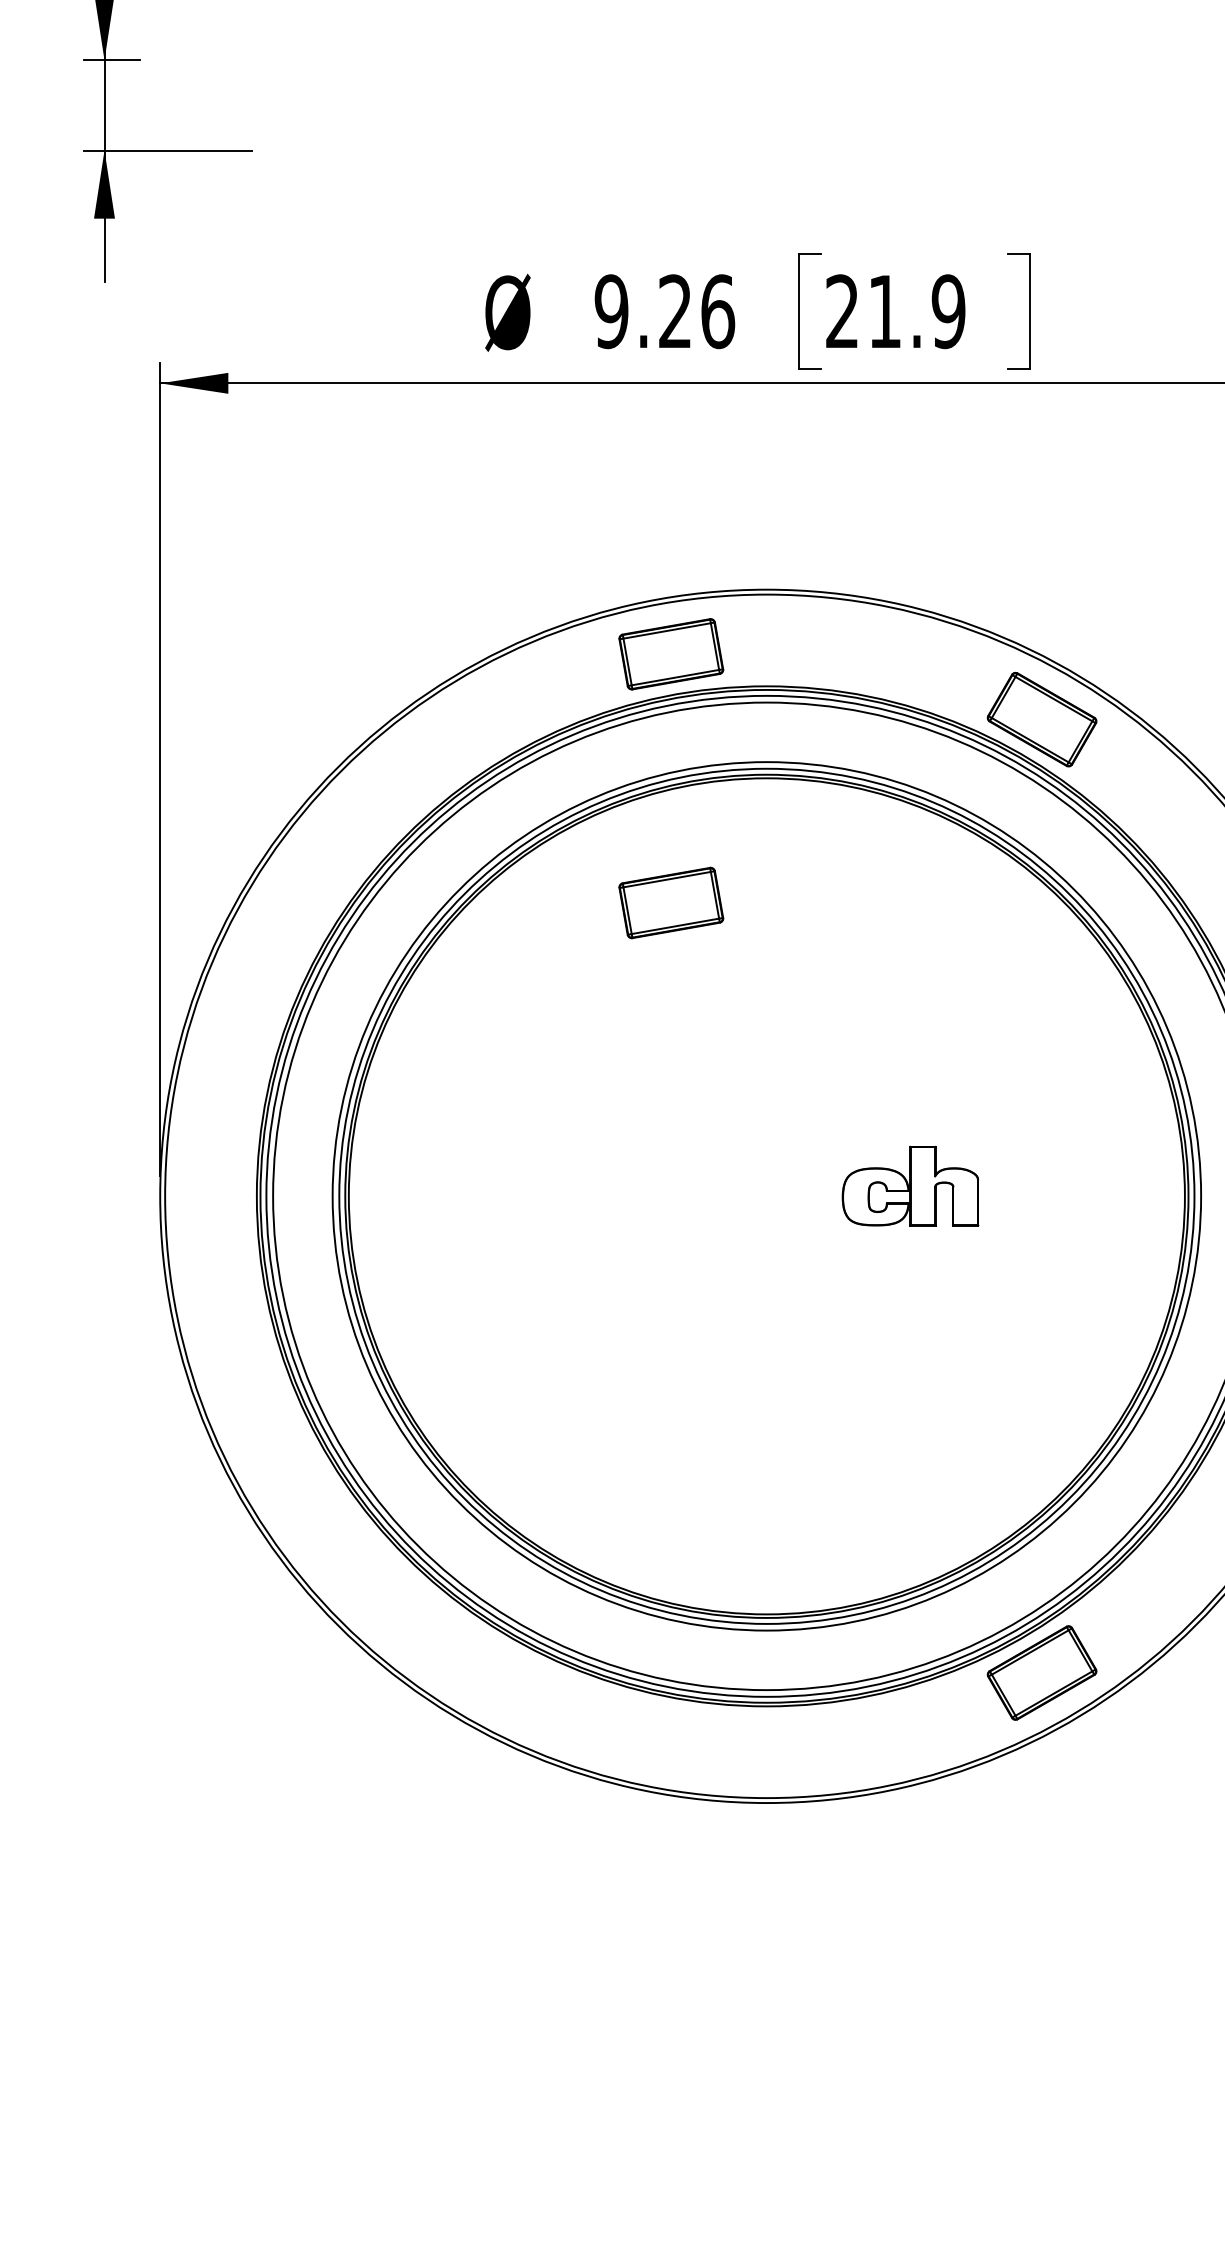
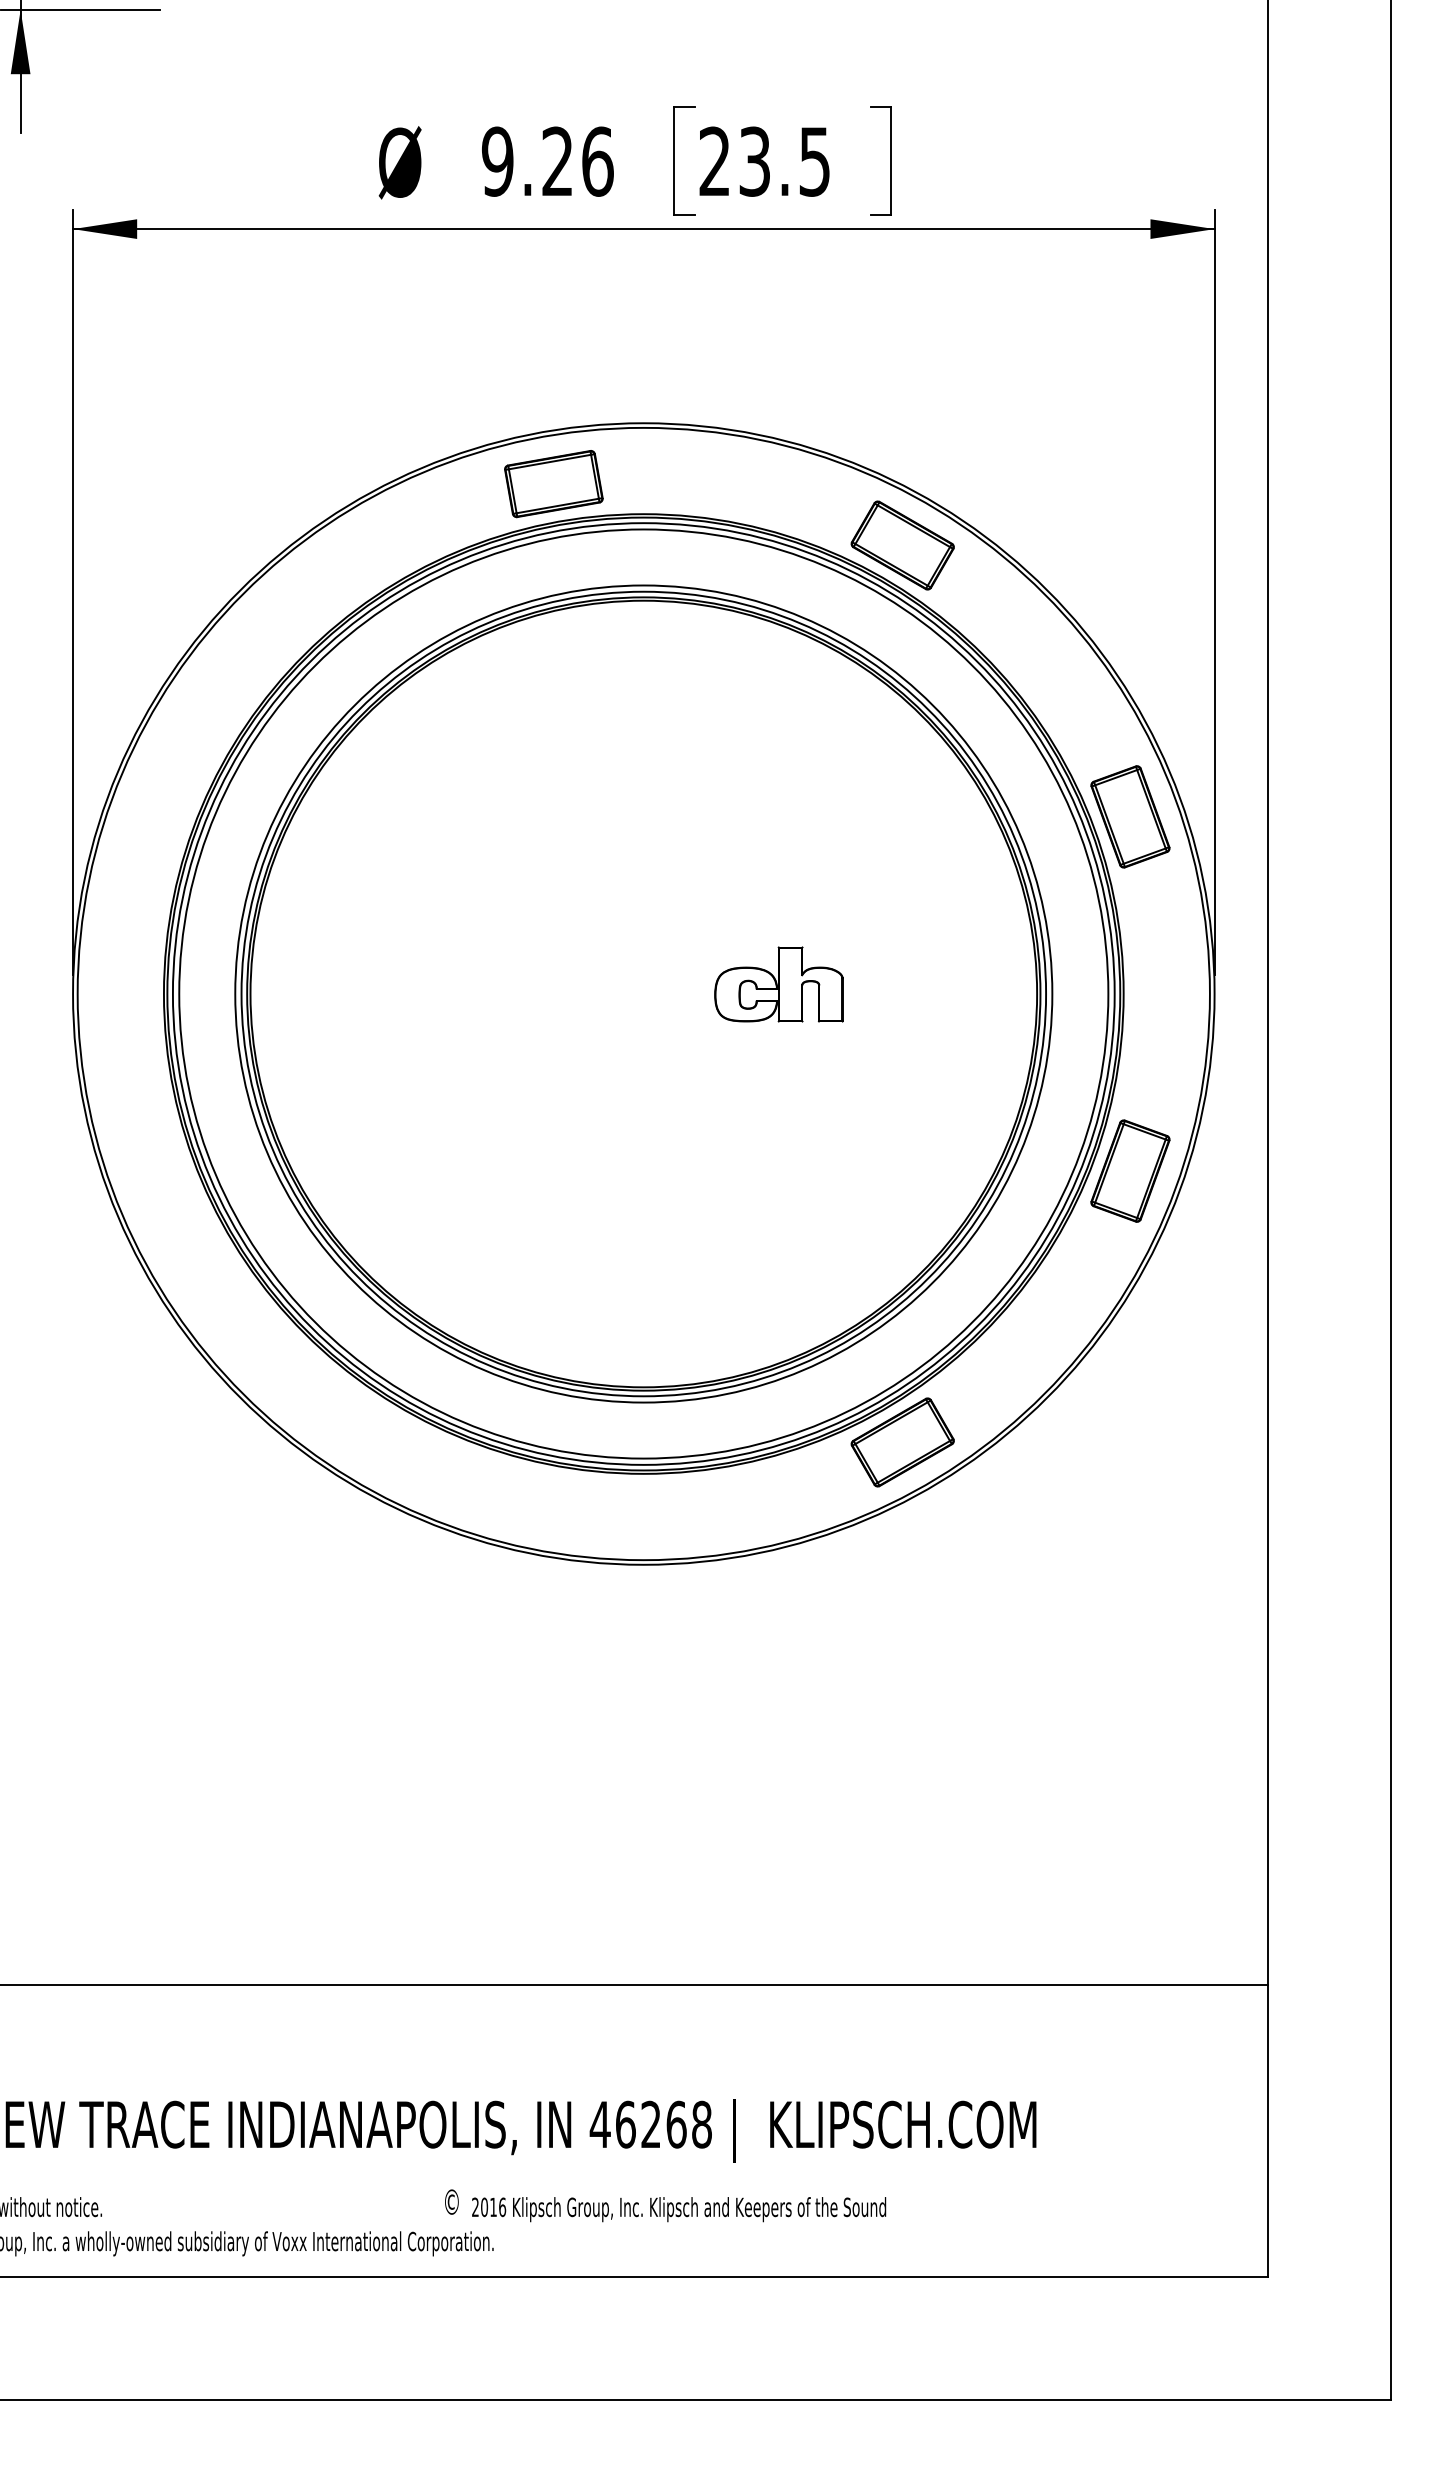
text: (916, 311) -> (784, 161), 21.9 -> 23.5
part: (670, 903) -> (553, 718), removed

